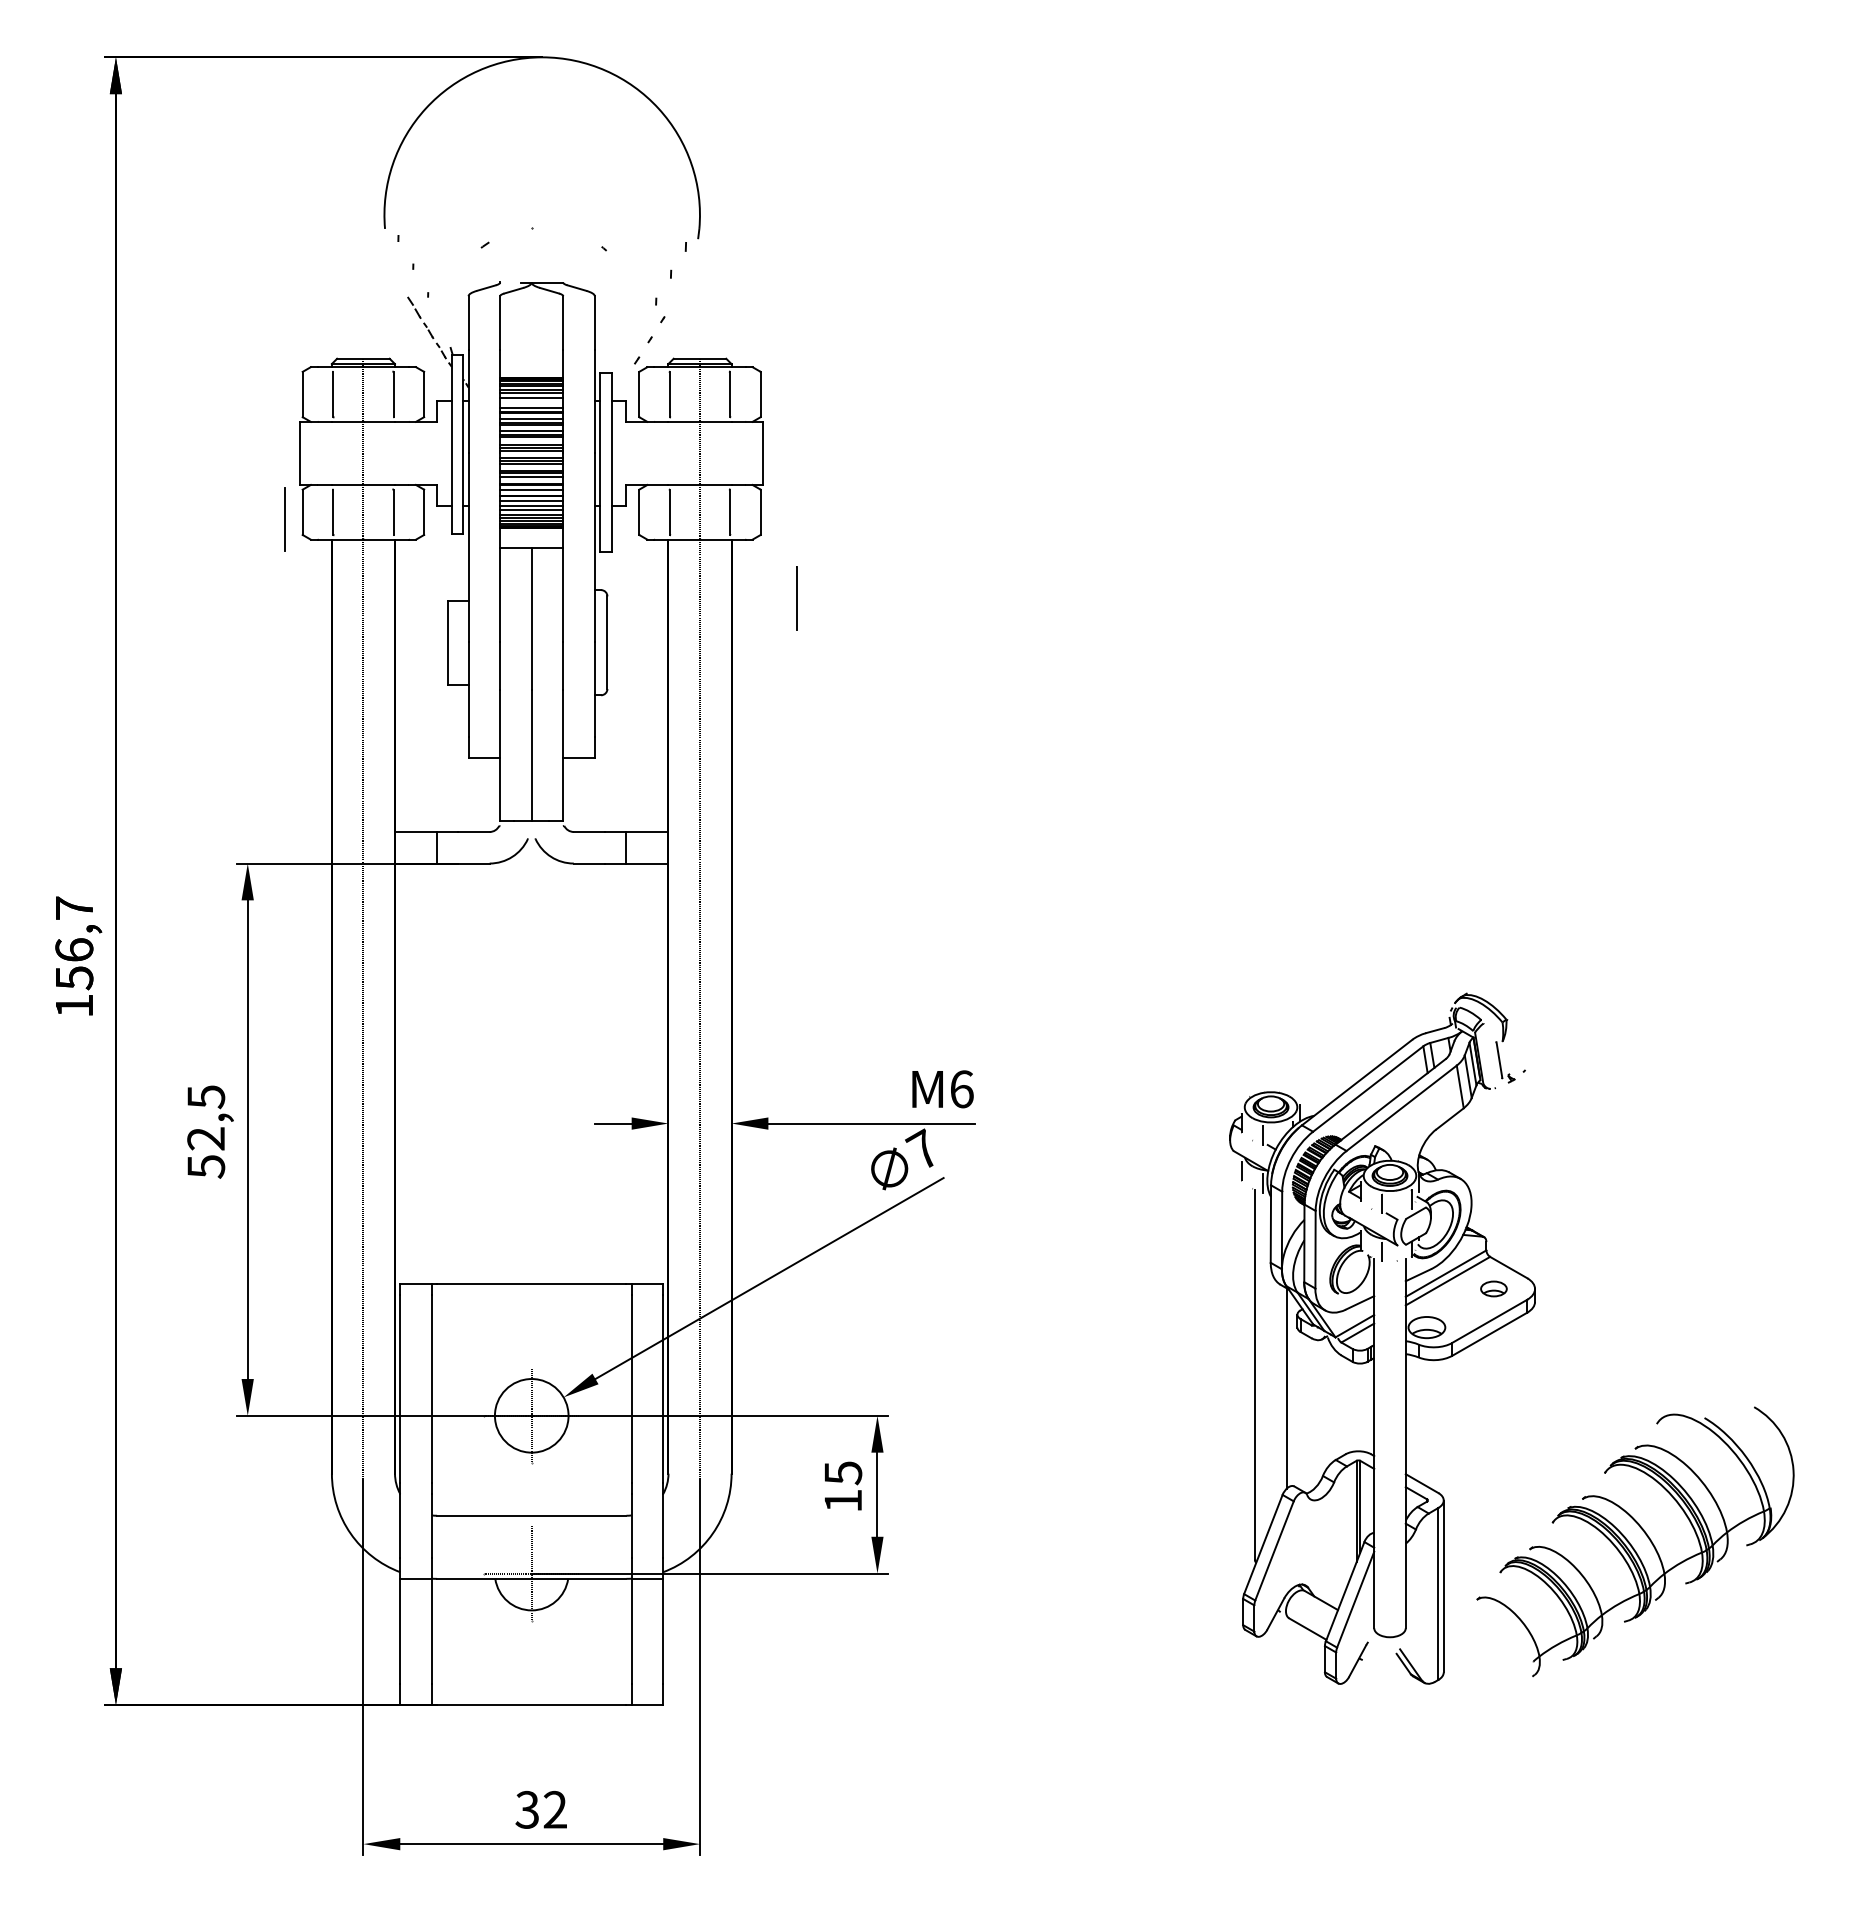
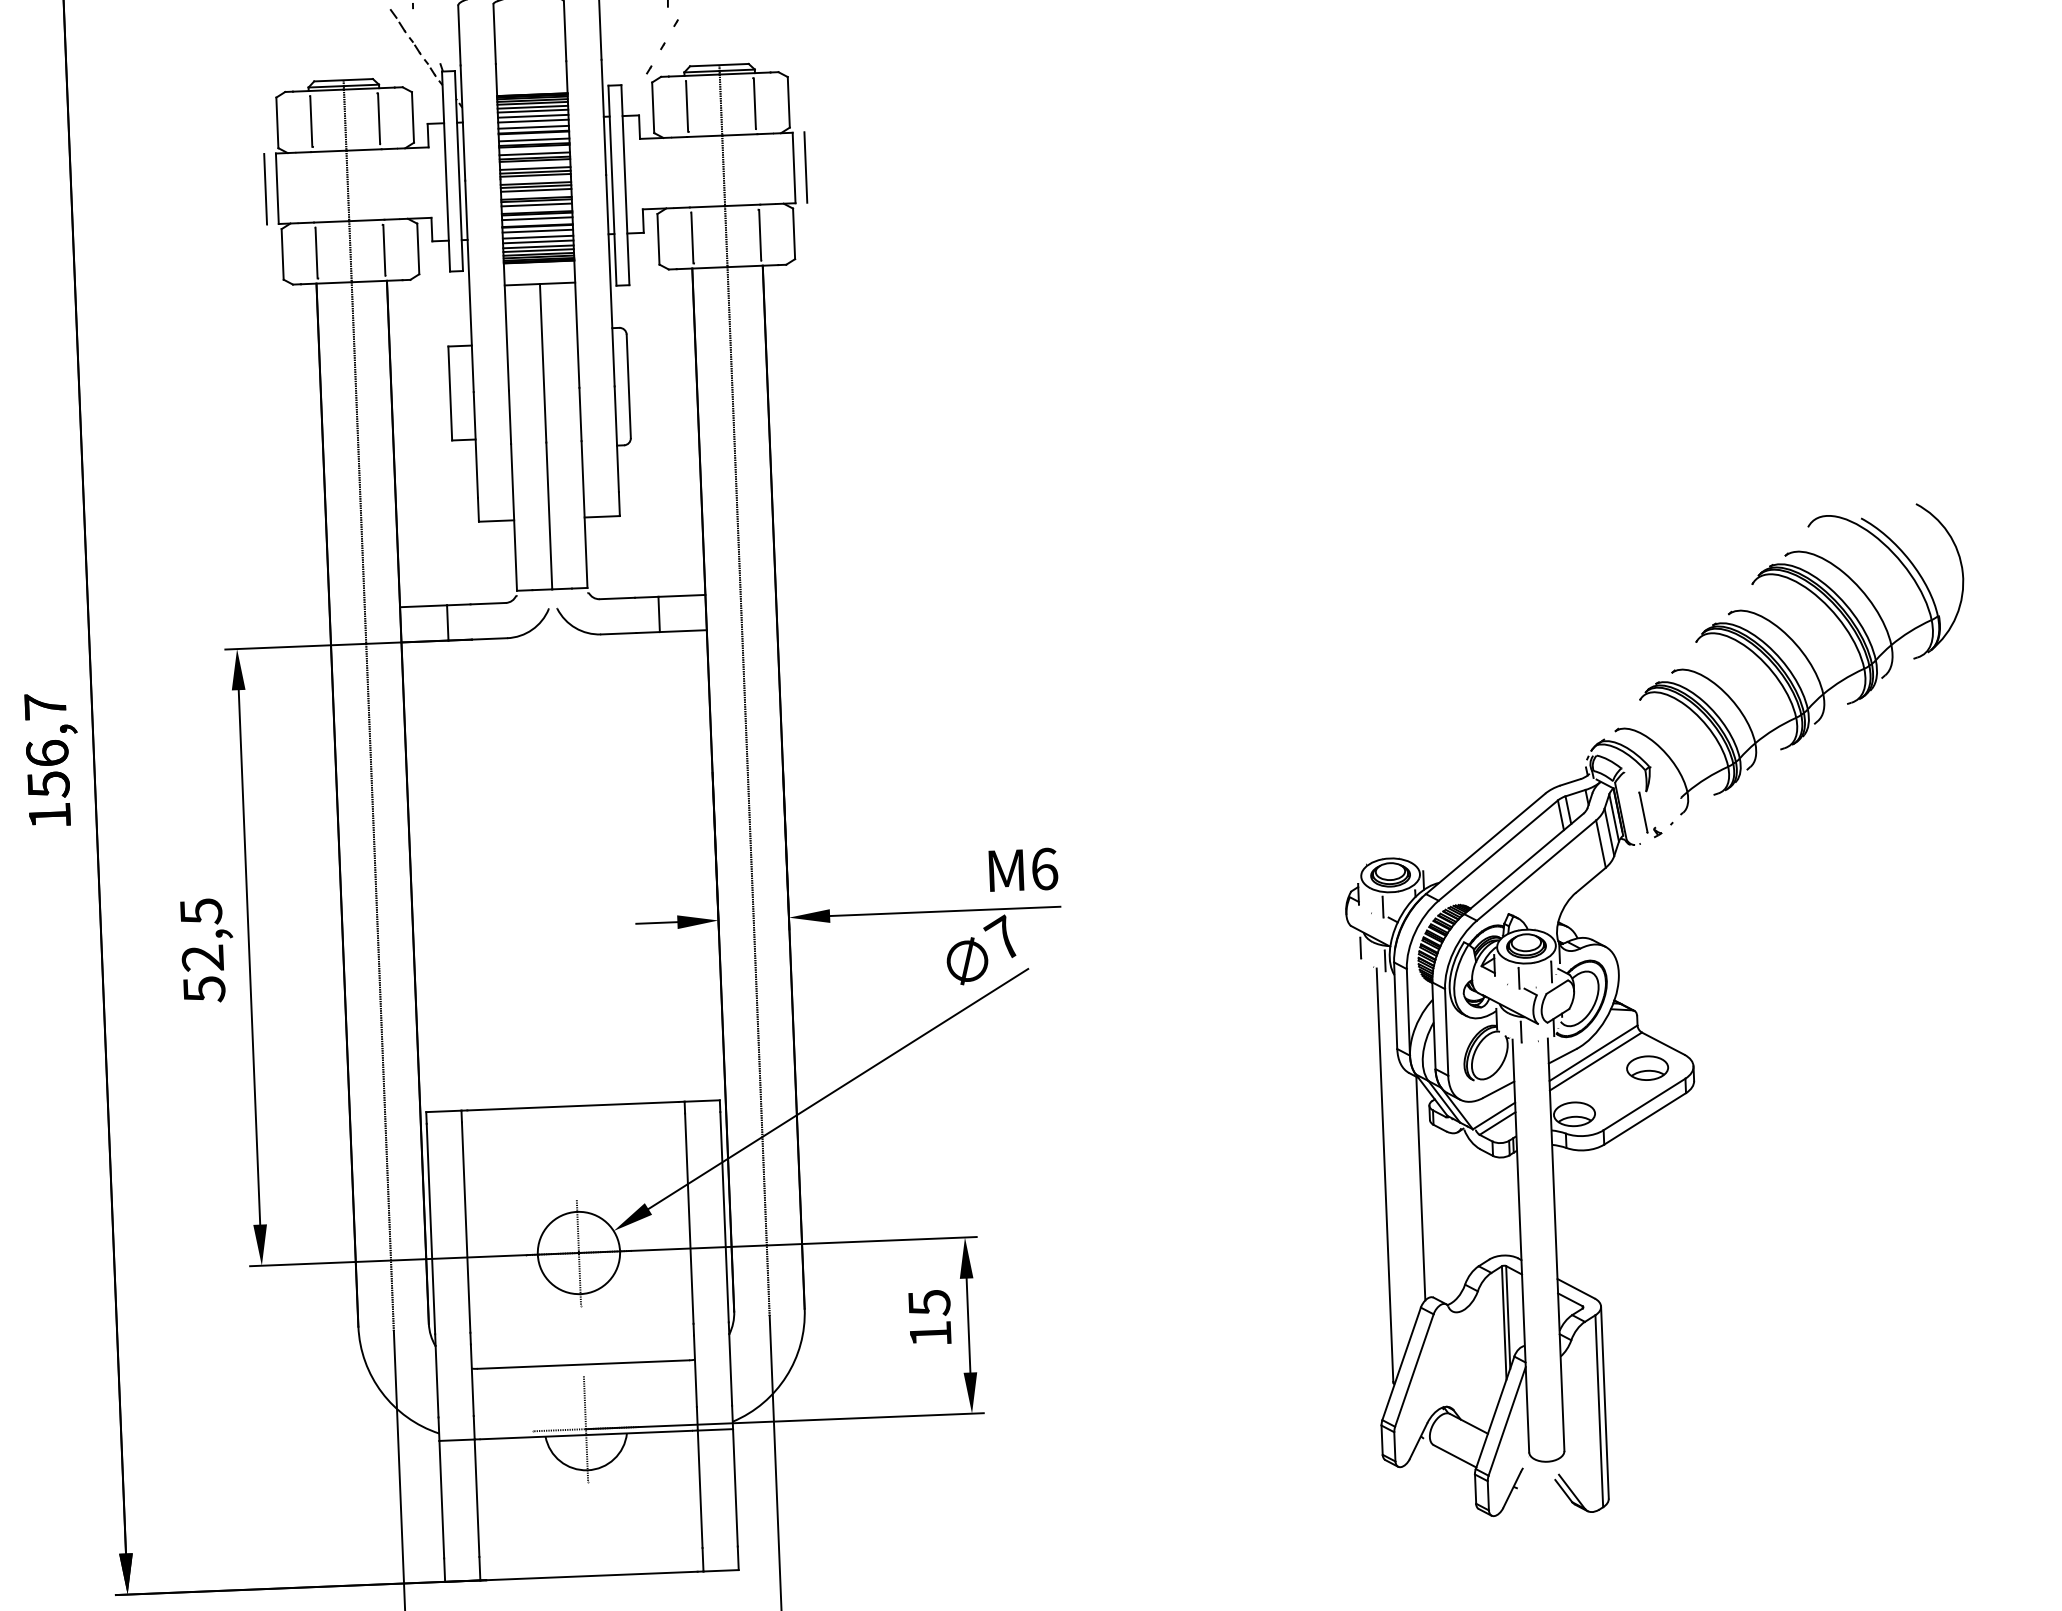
line: (531, 402) -> (533, 121), added
line: (284, 519) -> (265, 189), moved
line: (796, 598) -> (805, 167), moved
part: (1493, 1288) -> (1647, 1067), size x1.43
part: (1635, 1541) -> (1789, 659), moved

